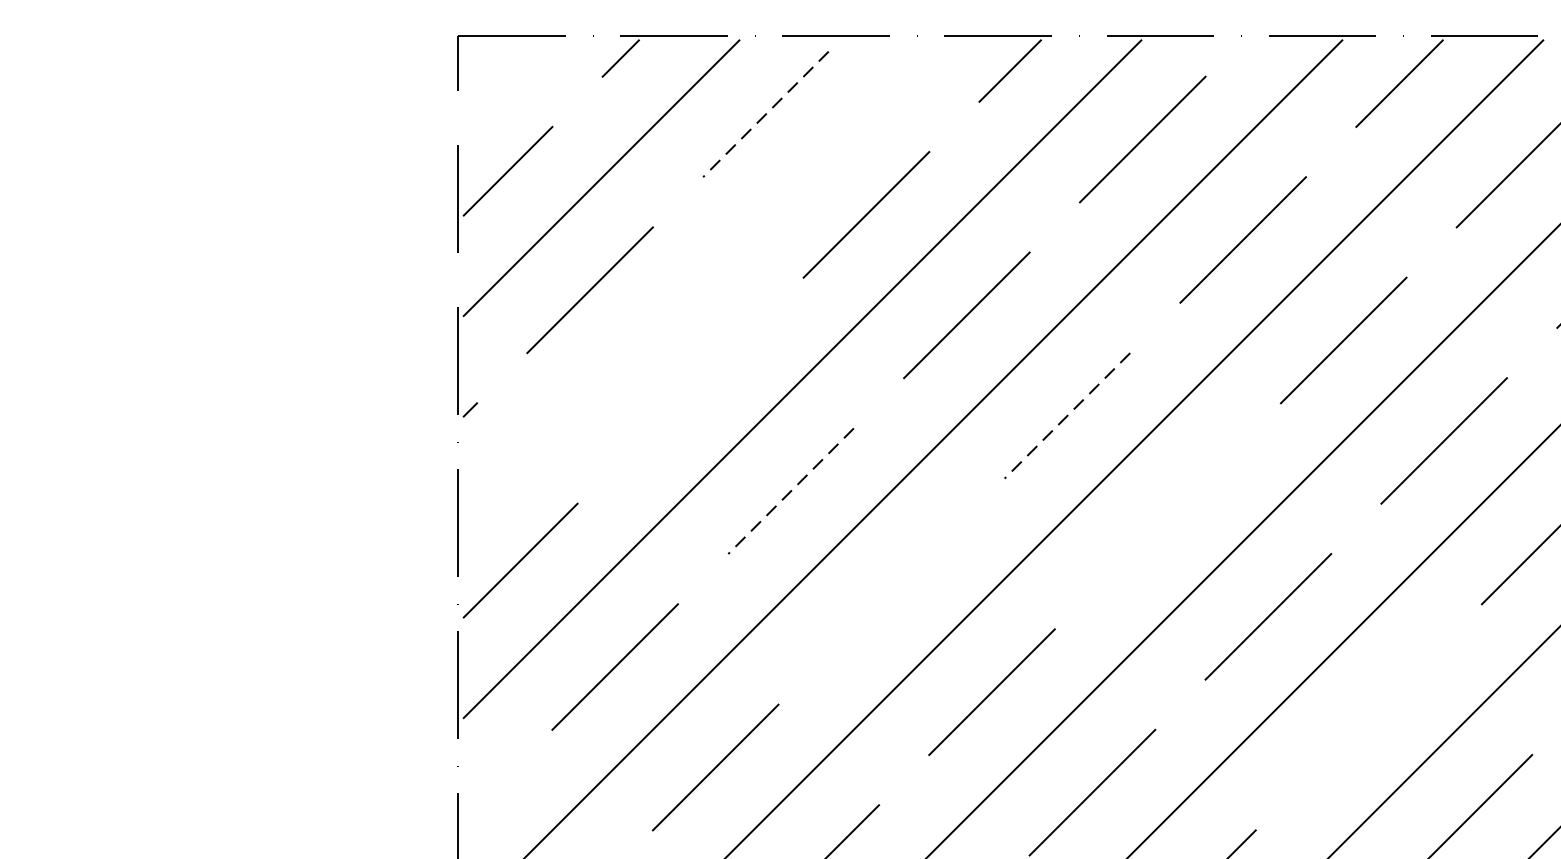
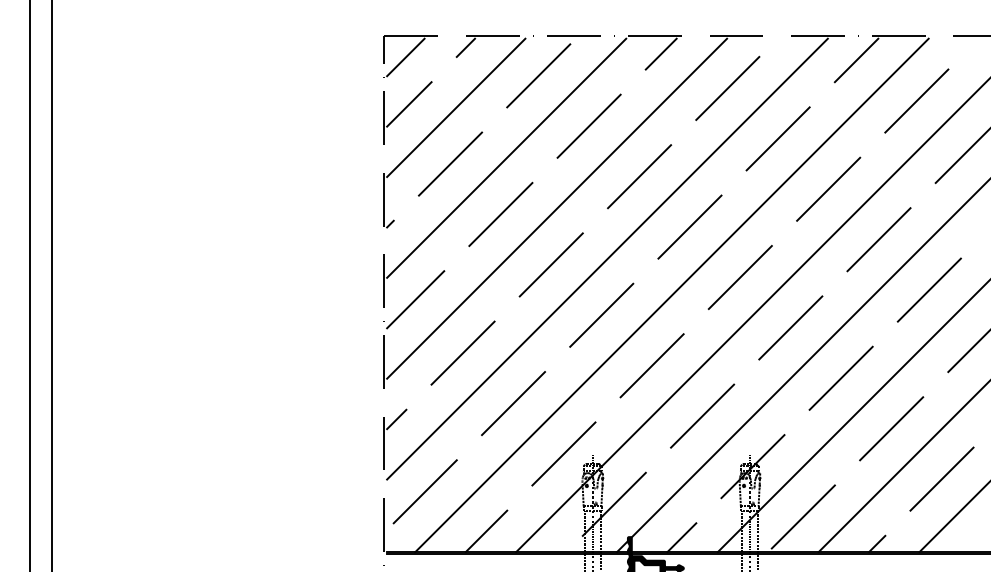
line: (500, 77) -> (405, 57), added
line: (765, 113) -> (538, 75), dashed -> solid
line: (701, 277) -> (506, 157), added
line: (689, 390) -> (500, 214), added
line: (1066, 416) -> (689, 227), dashed -> solid
line: (791, 490) -> (551, 264), dashed -> solid
line: (1166, 516) -> (739, 277), added
line: (891, 590) -> (601, 314), added
line: (1367, 715) -> (840, 377), added
line: (482, 799) -> (396, 419), added

